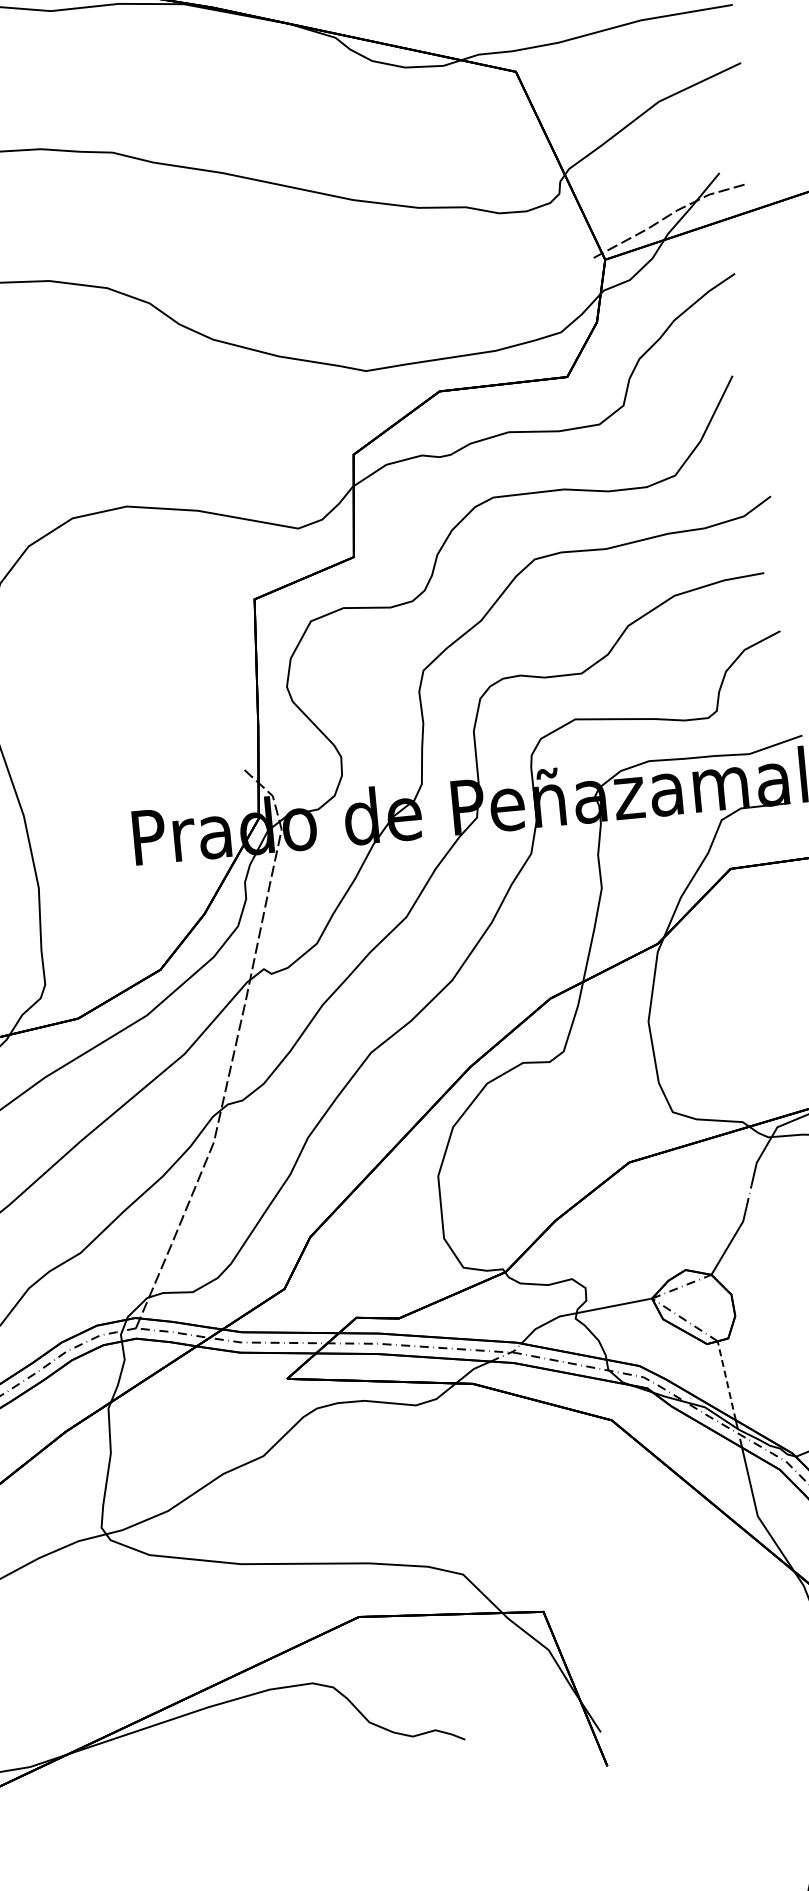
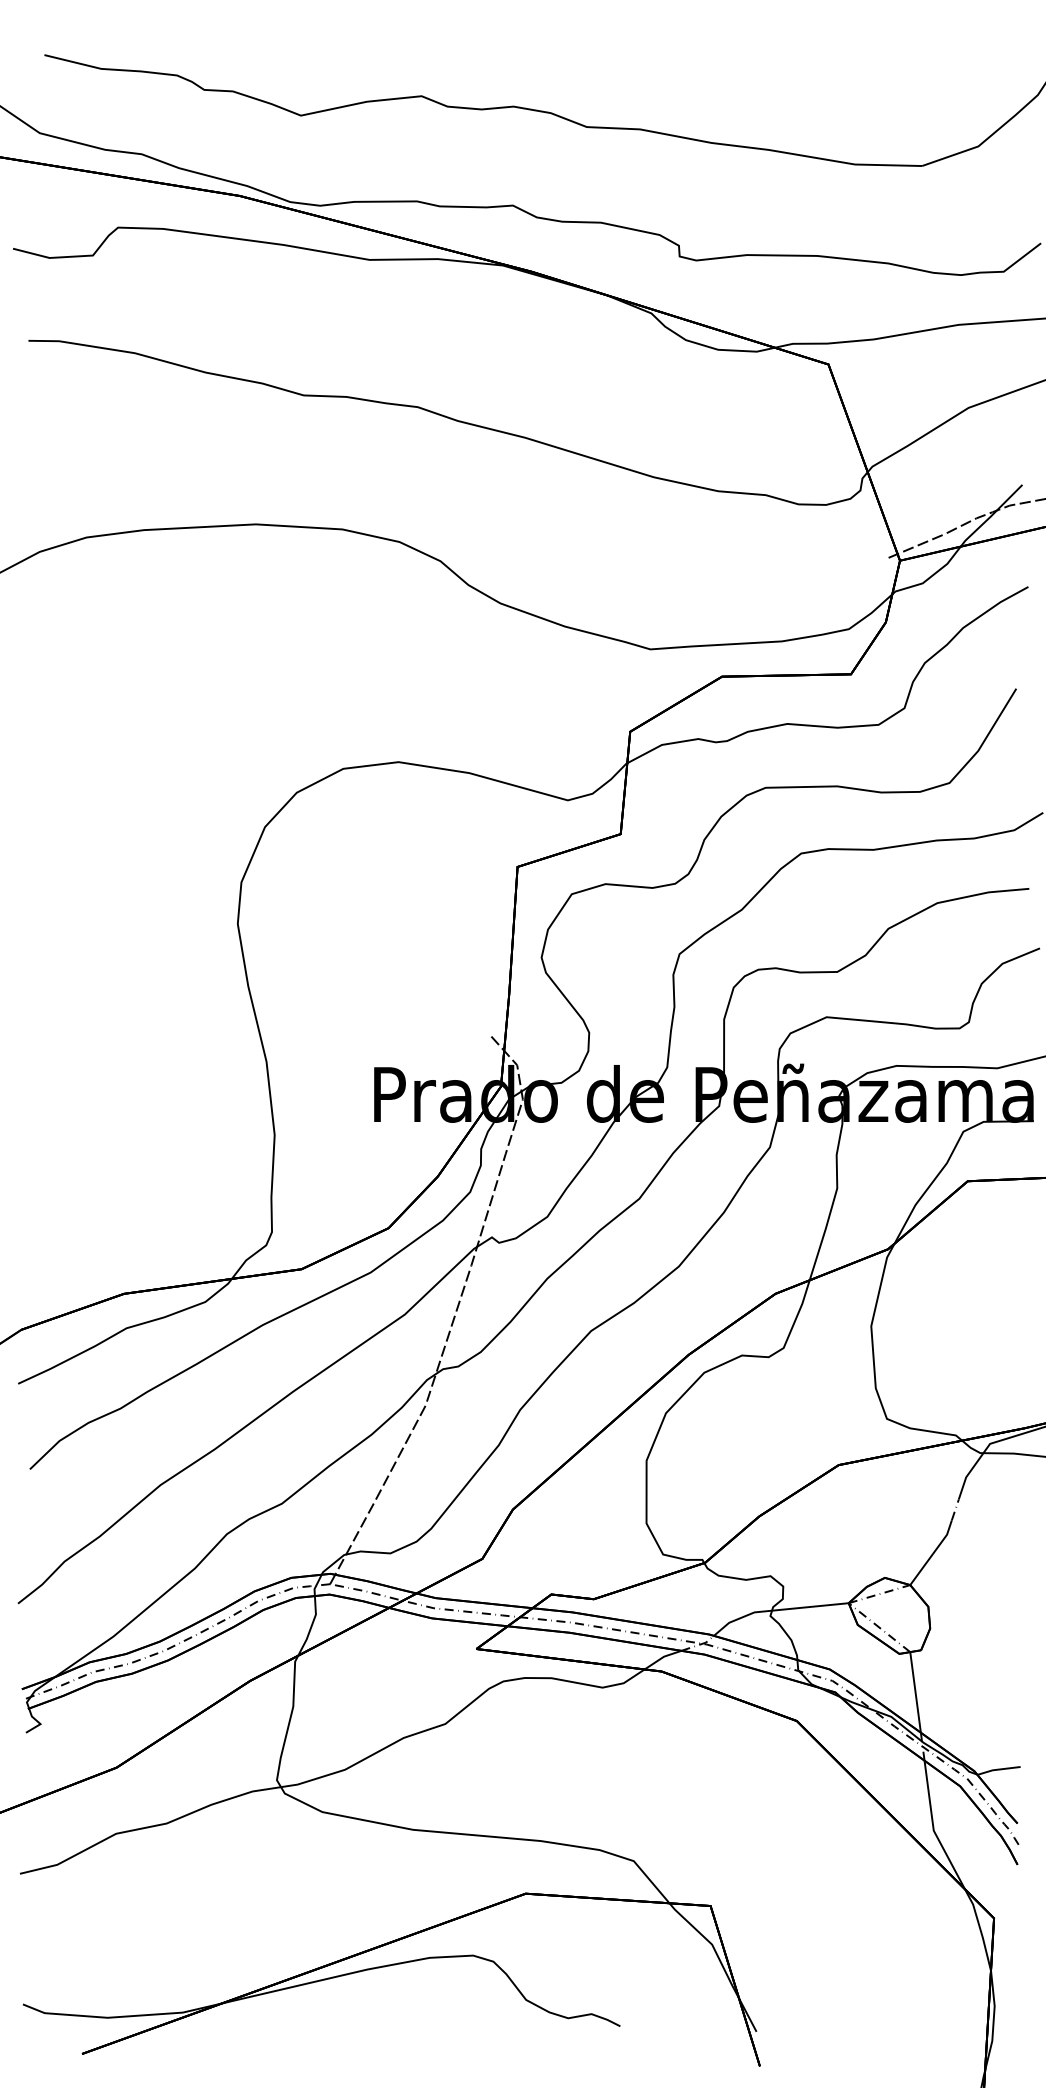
line: (726, 1380) -> (915, 1692), dashed -> solid

